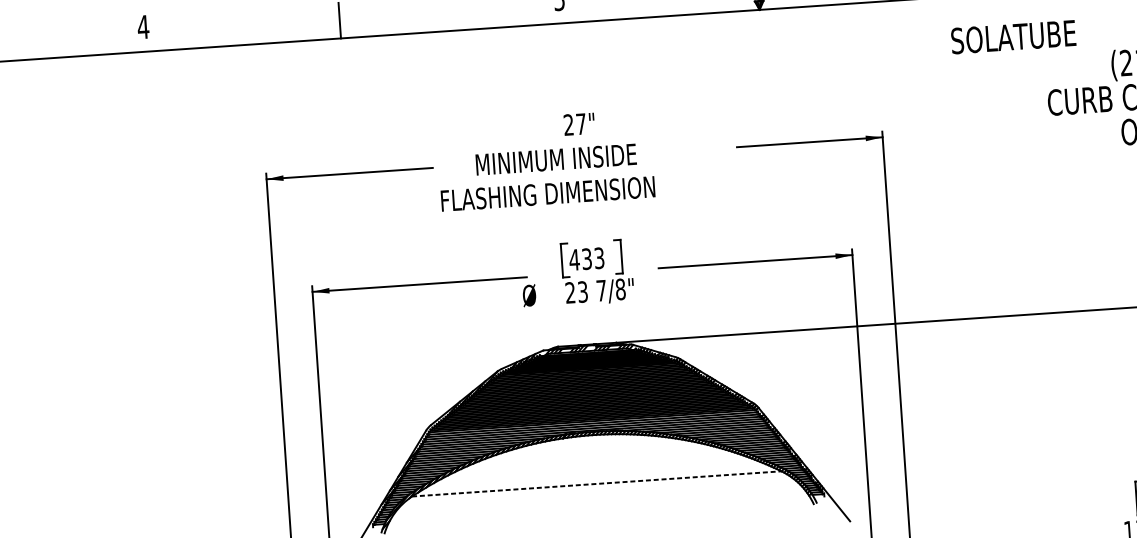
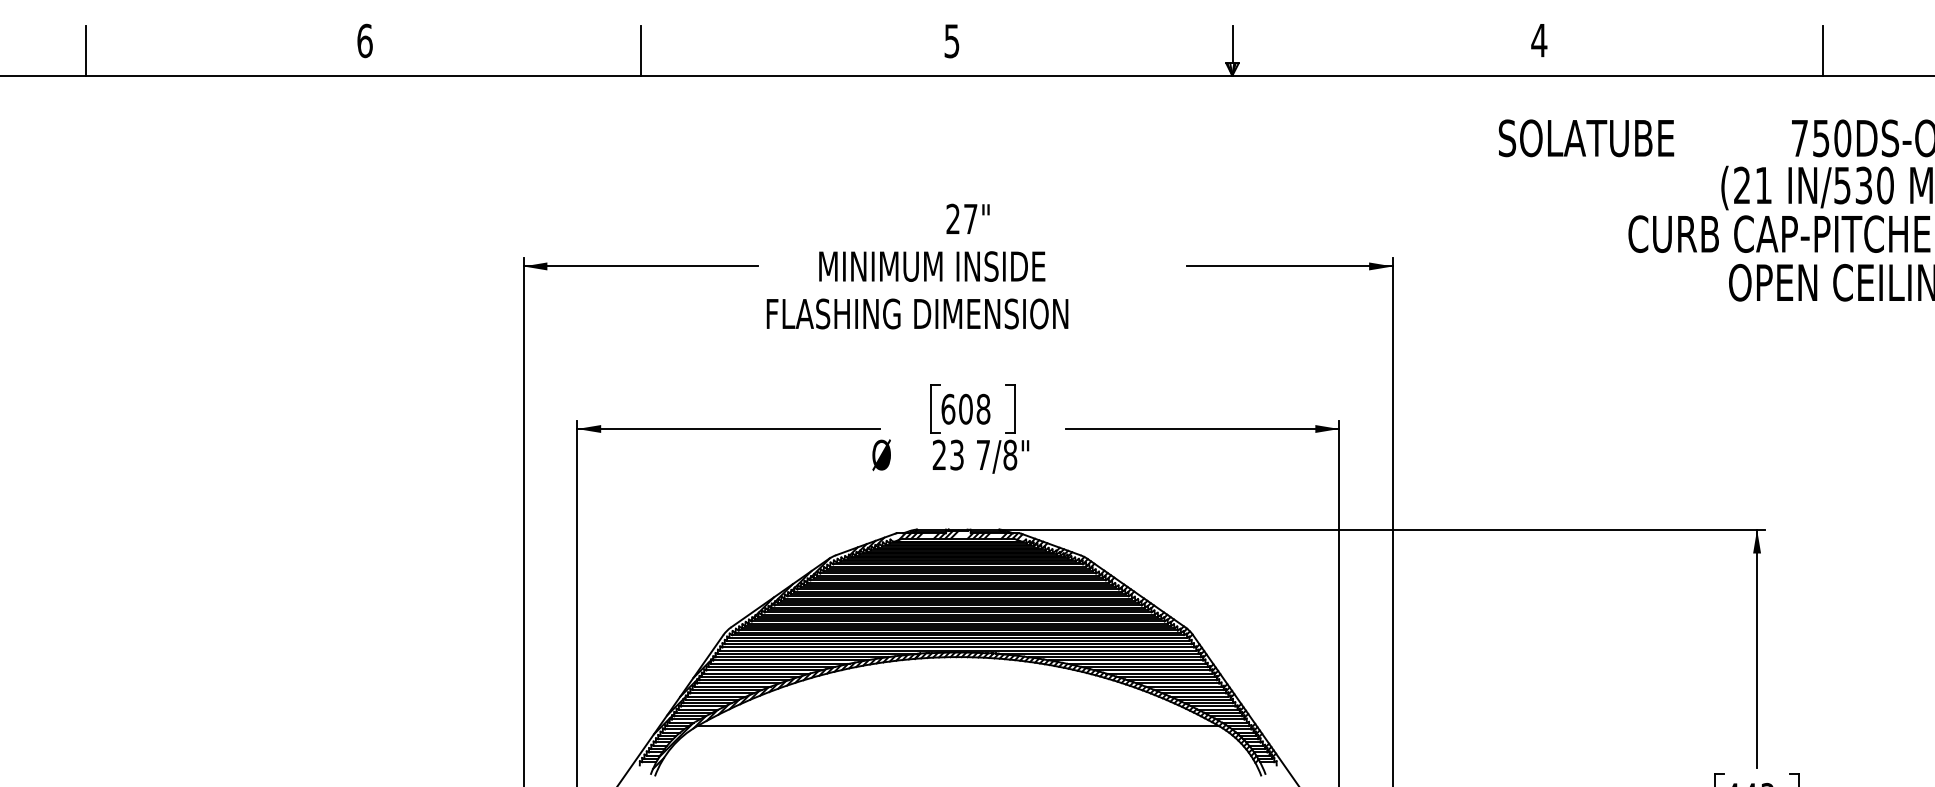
text: (143, 26) -> (364, 40), 4 -> 6
text: (586, 258) -> (965, 408), 433 -> 608
line: (597, 484) -> (958, 726), dashed -> solid

